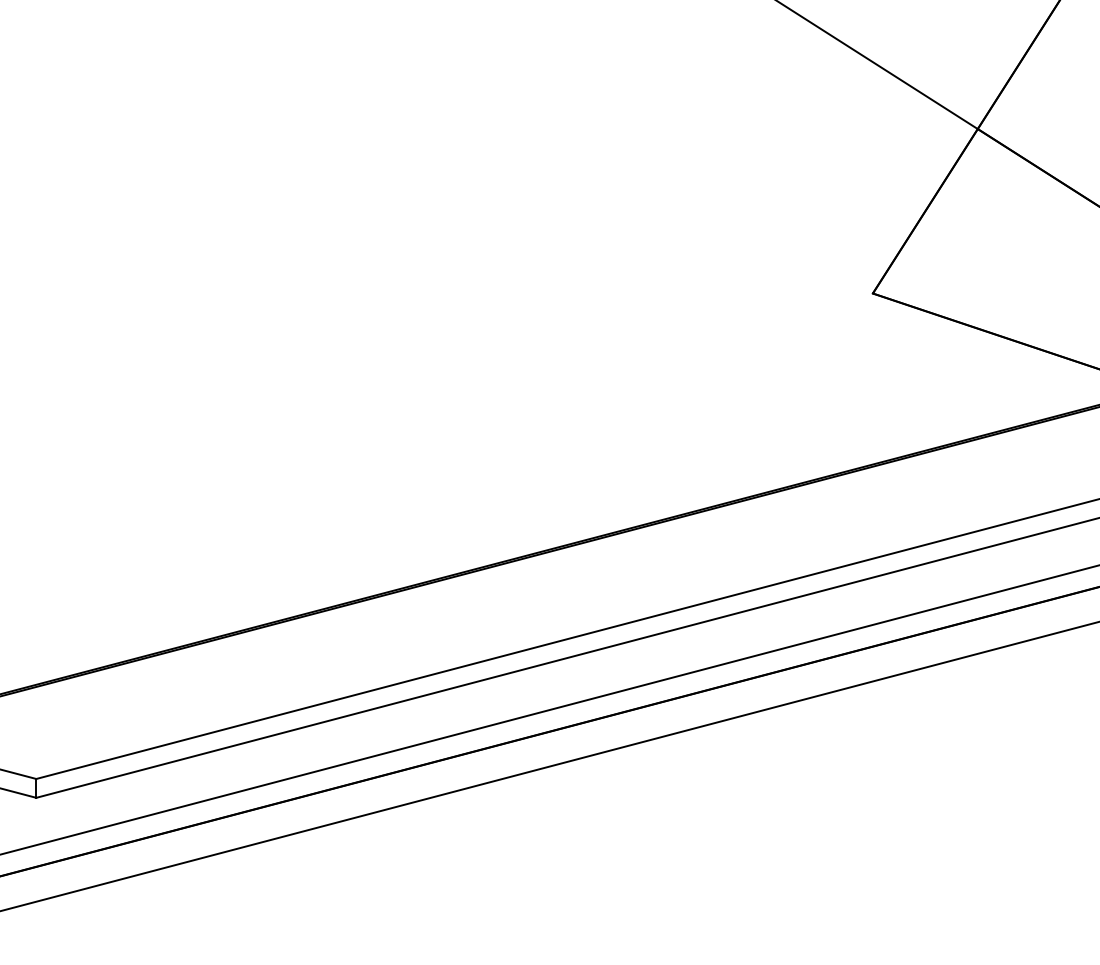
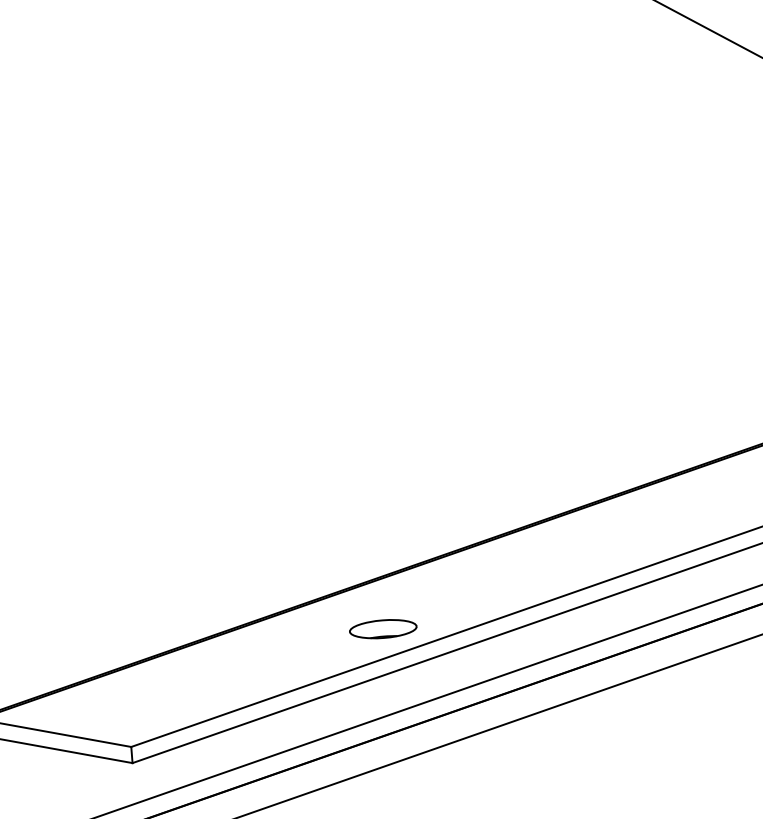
part: (339, 665) -> (383, 629), added

